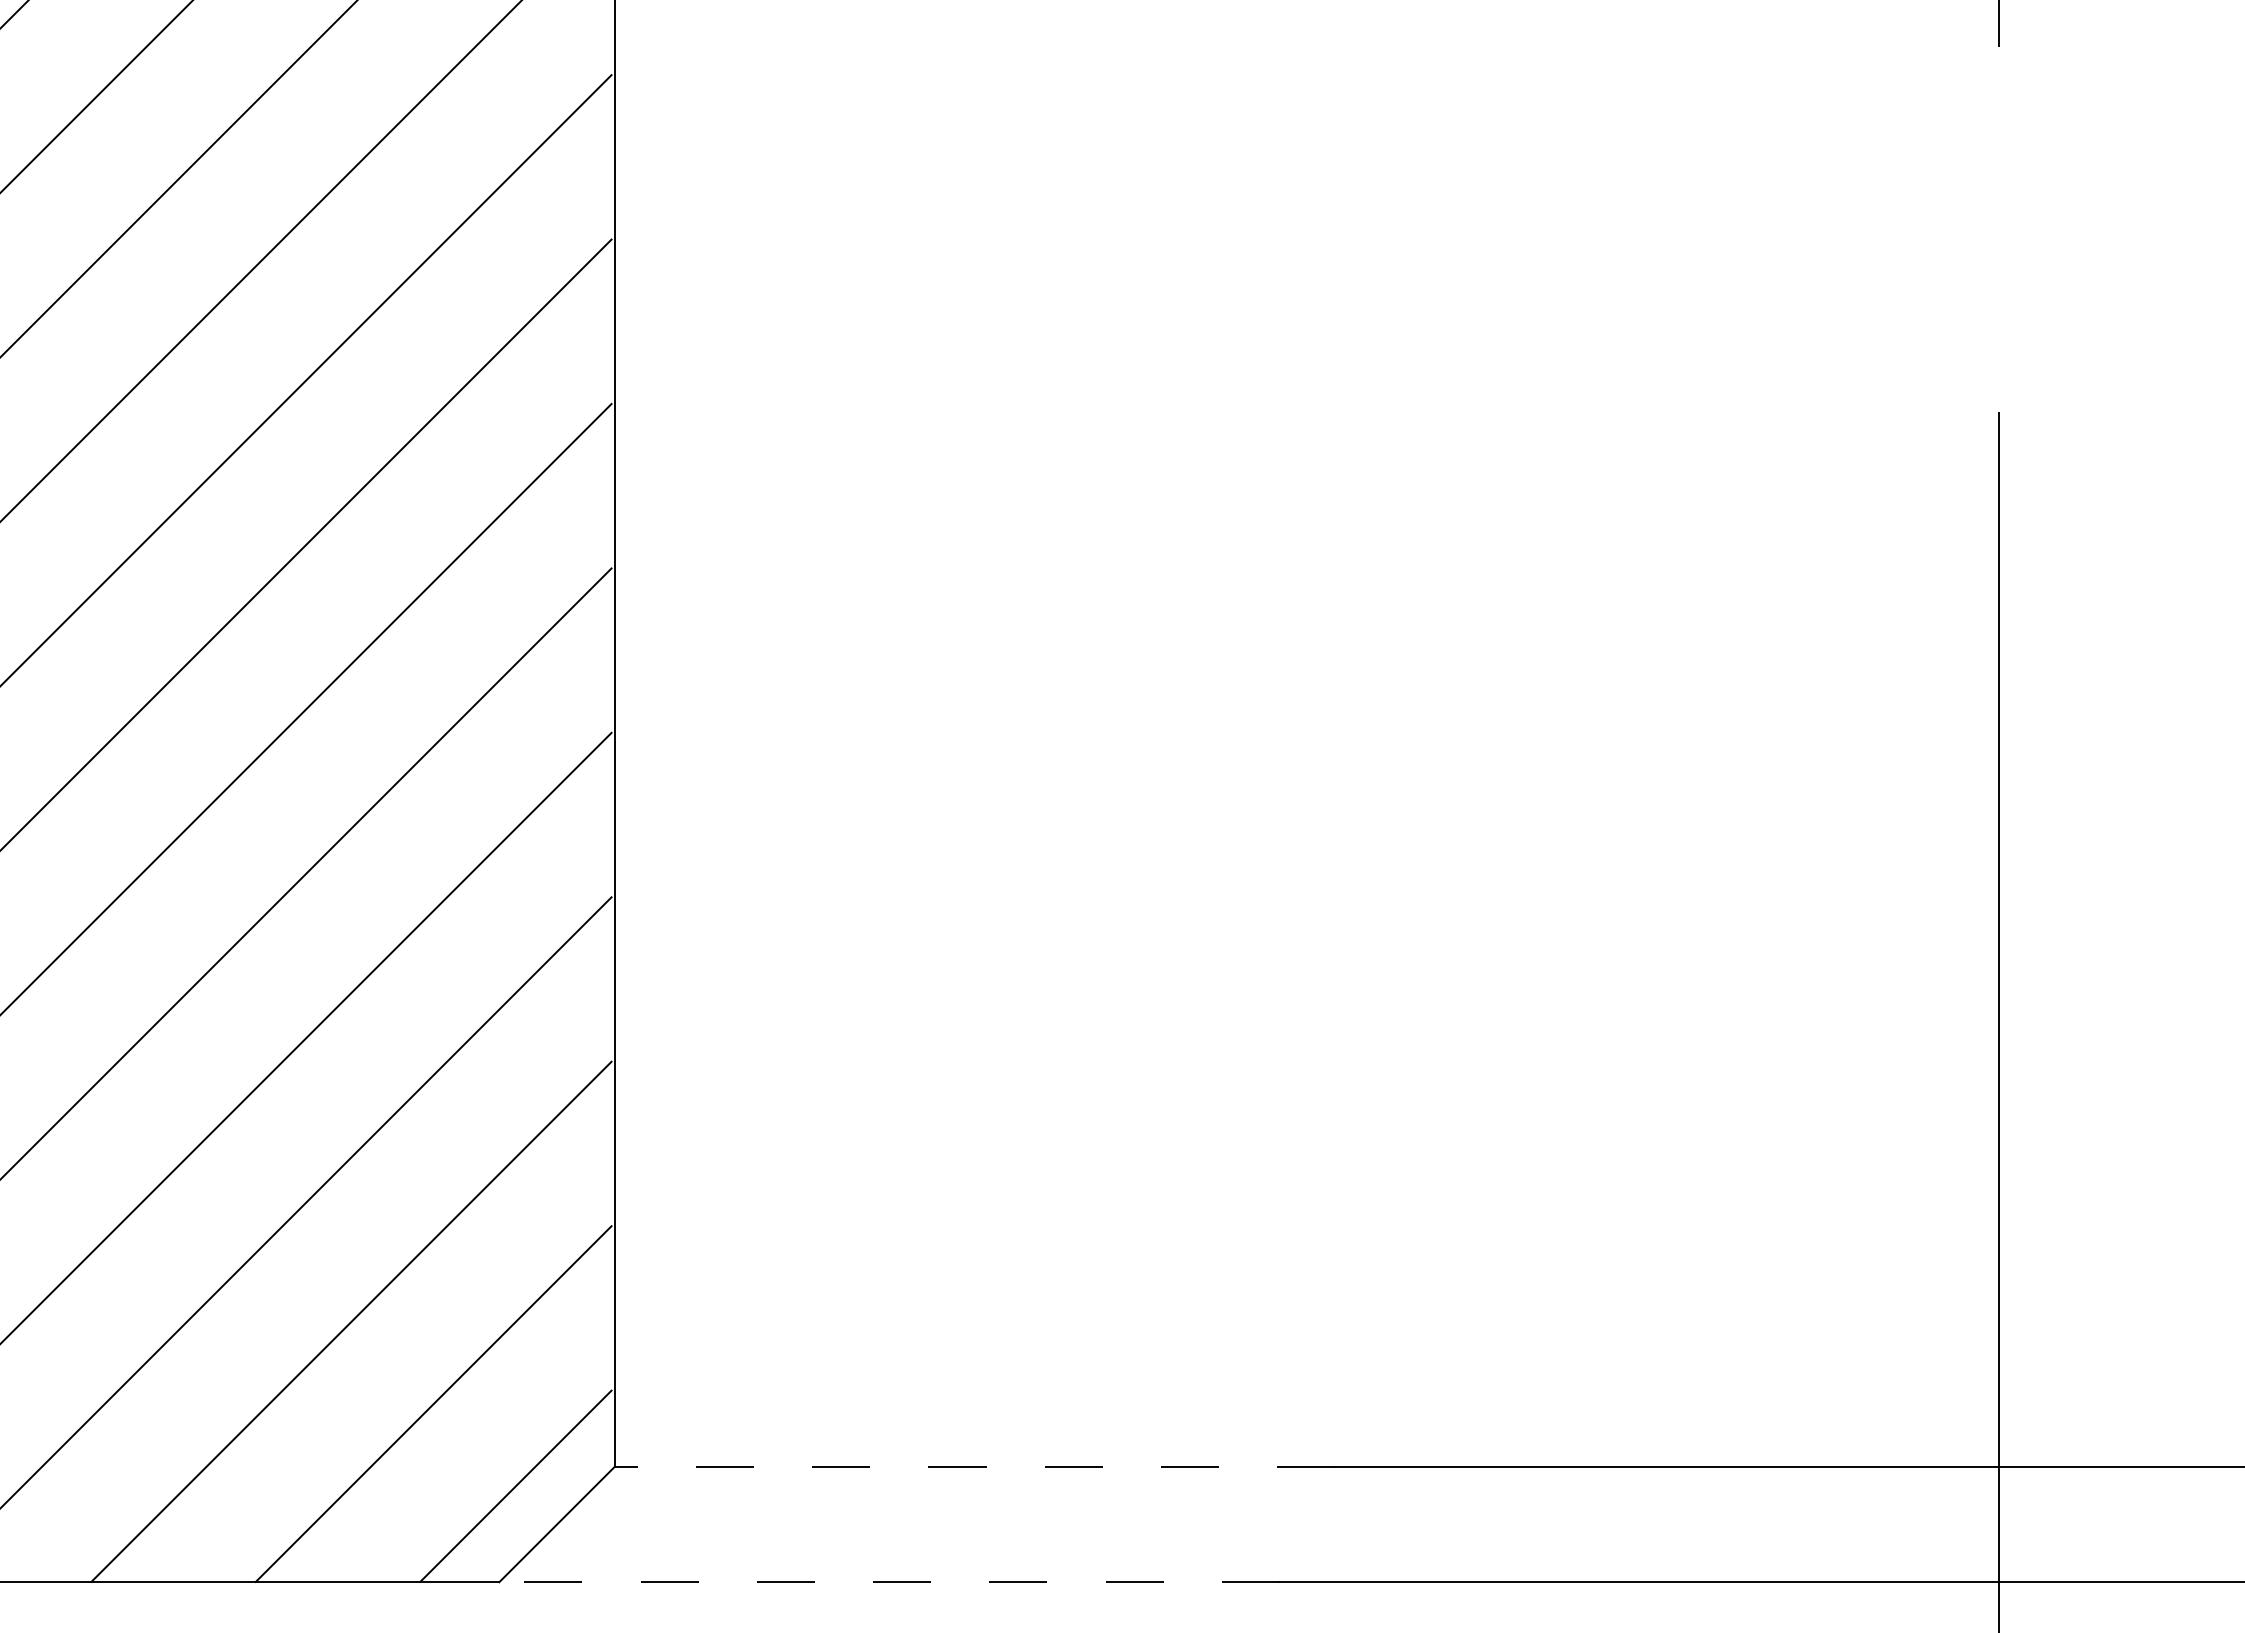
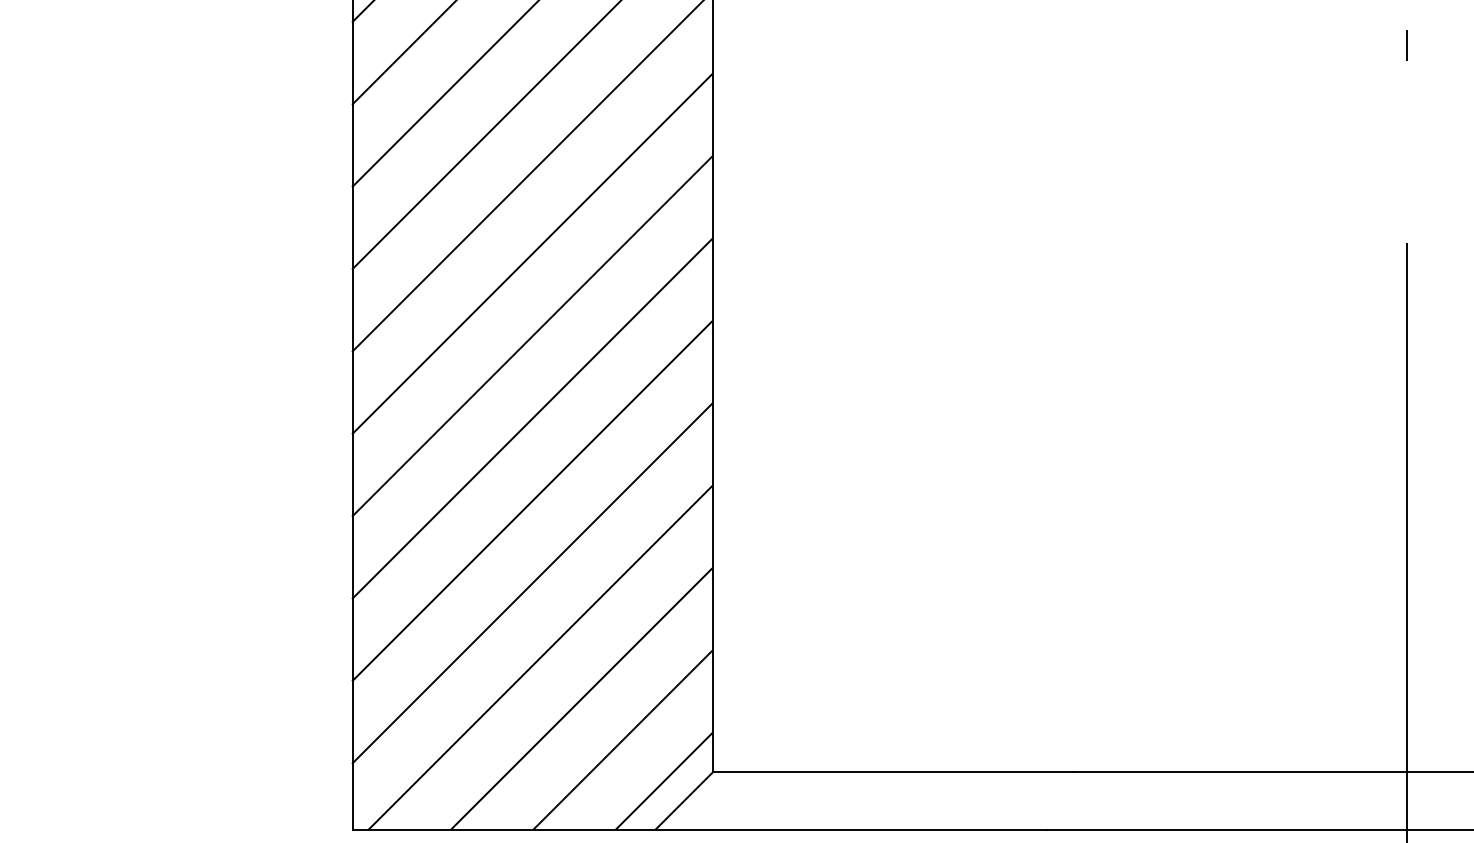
line: (974, 1466) -> (893, 771), dashed -> solid
line: (890, 1582) -> (851, 829), dashed -> solid

